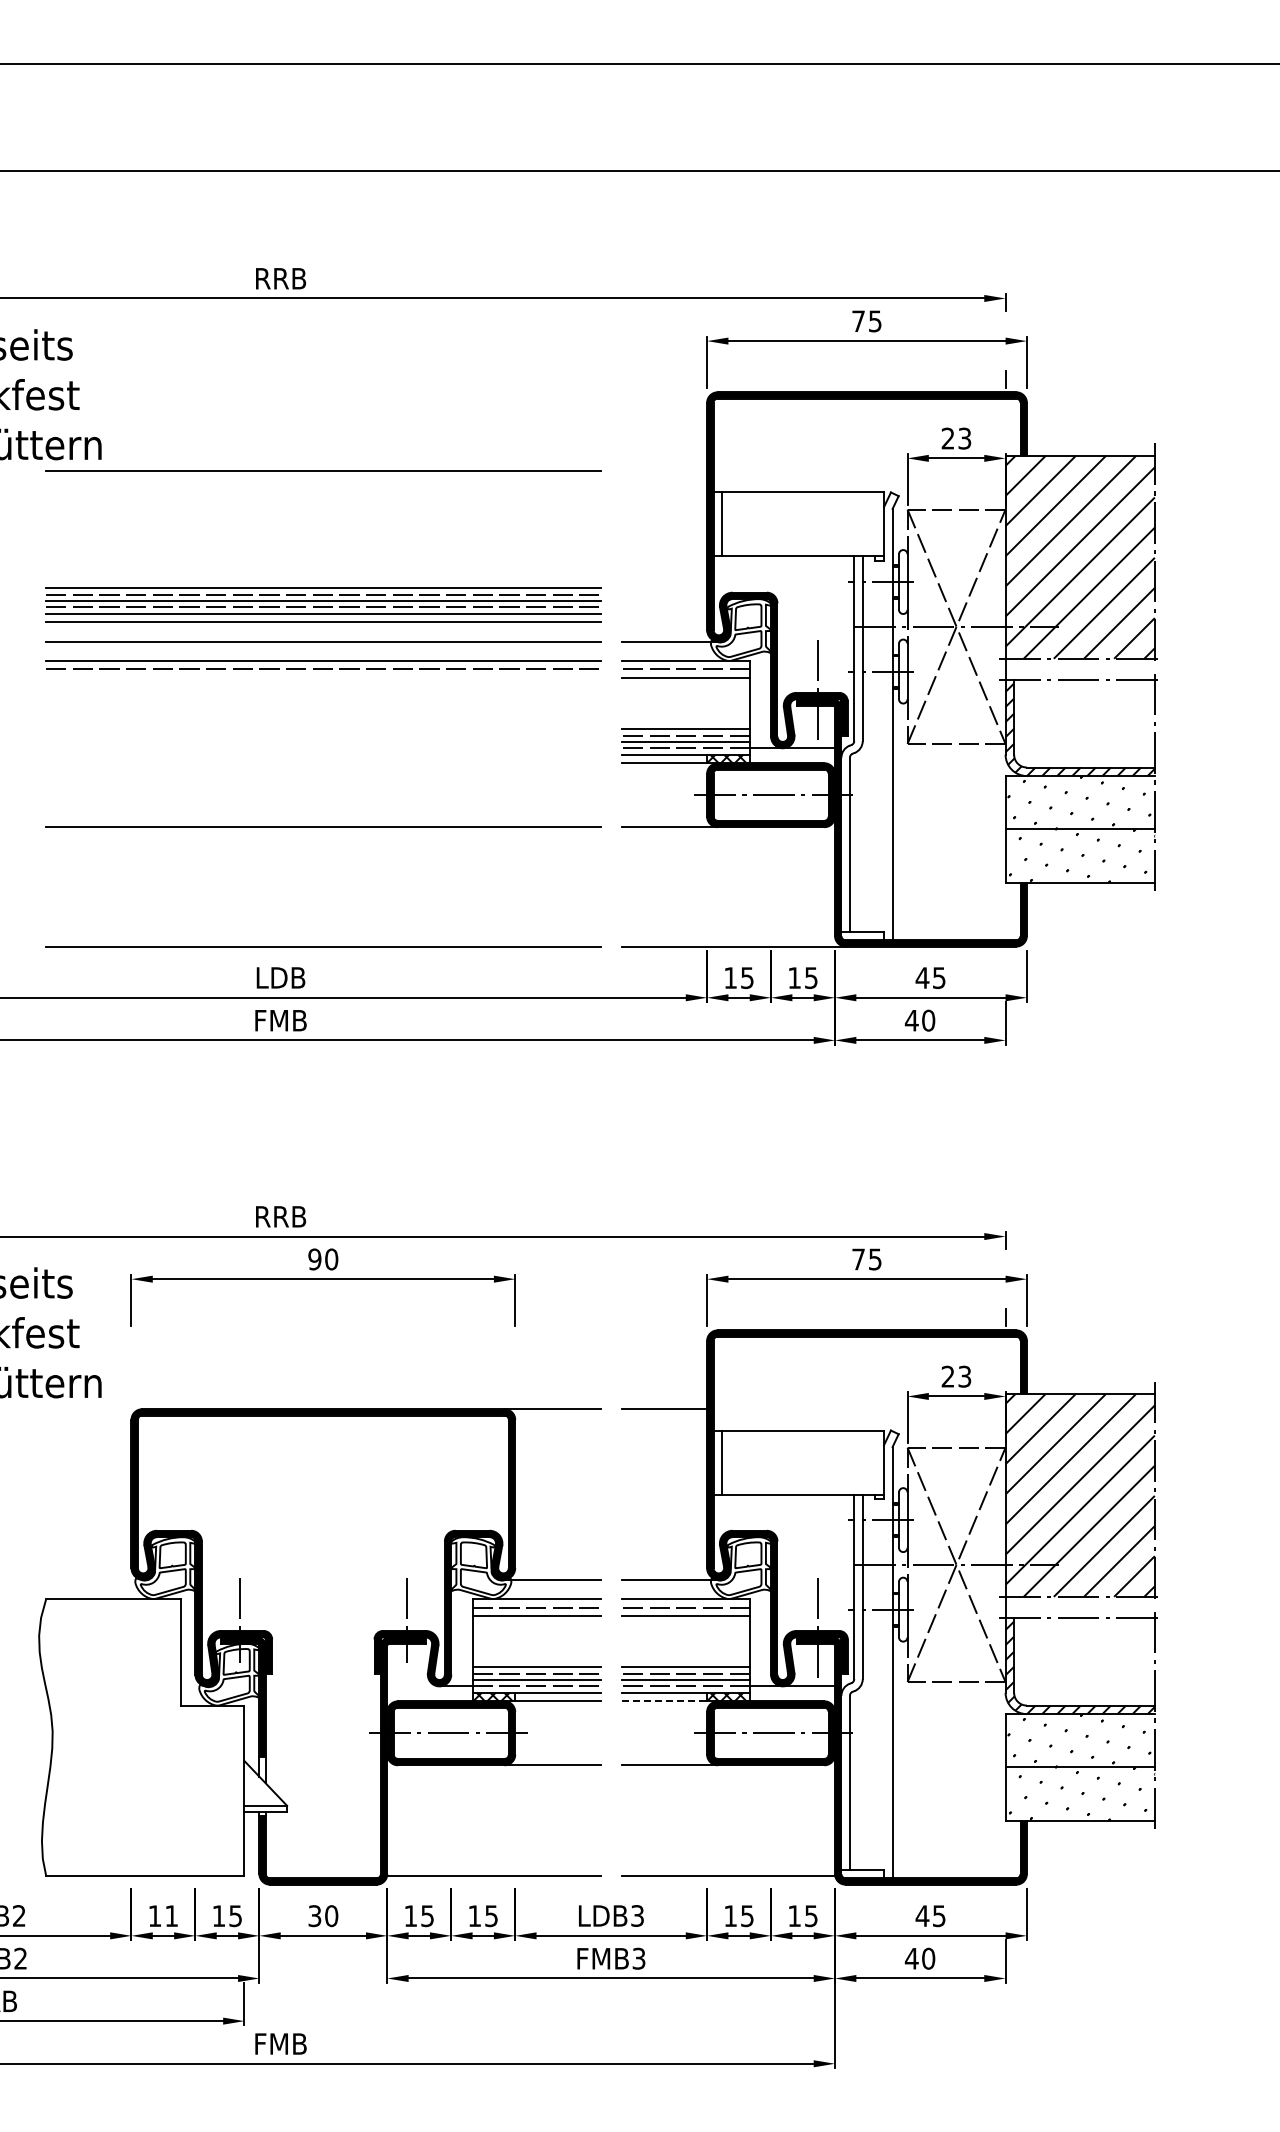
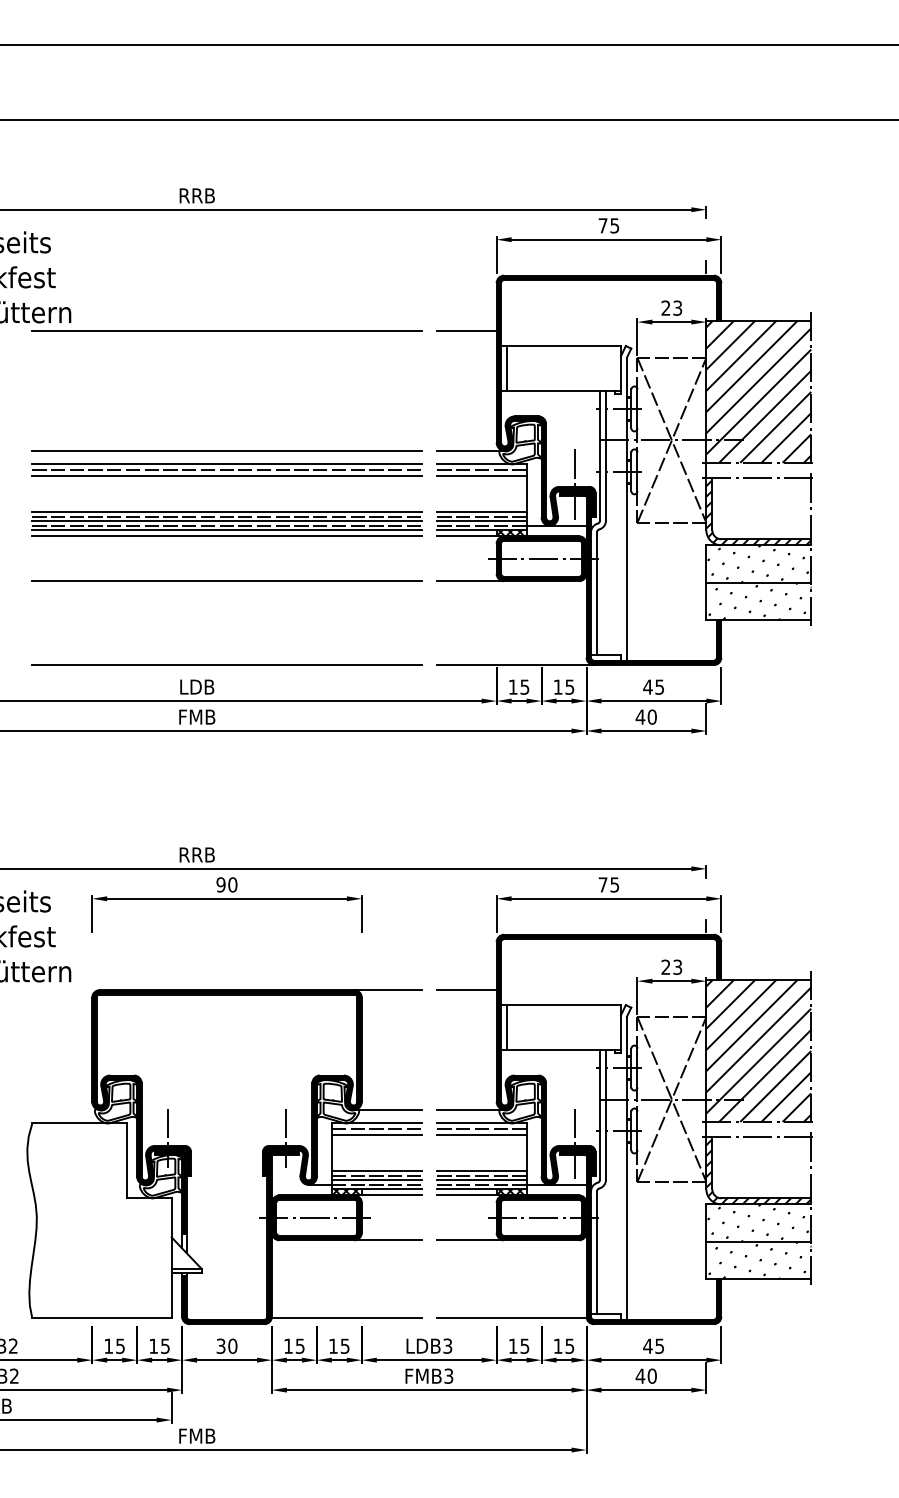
line: (664, 471) -> (466, 331), added
part: (323, 604) -> (227, 523), moved
line: (323, 677) -> (227, 476), added
line: (664, 1701) -> (466, 1195), dashed -> solid
text: (171, 1916) -> (120, 1346), 11 -> 15

